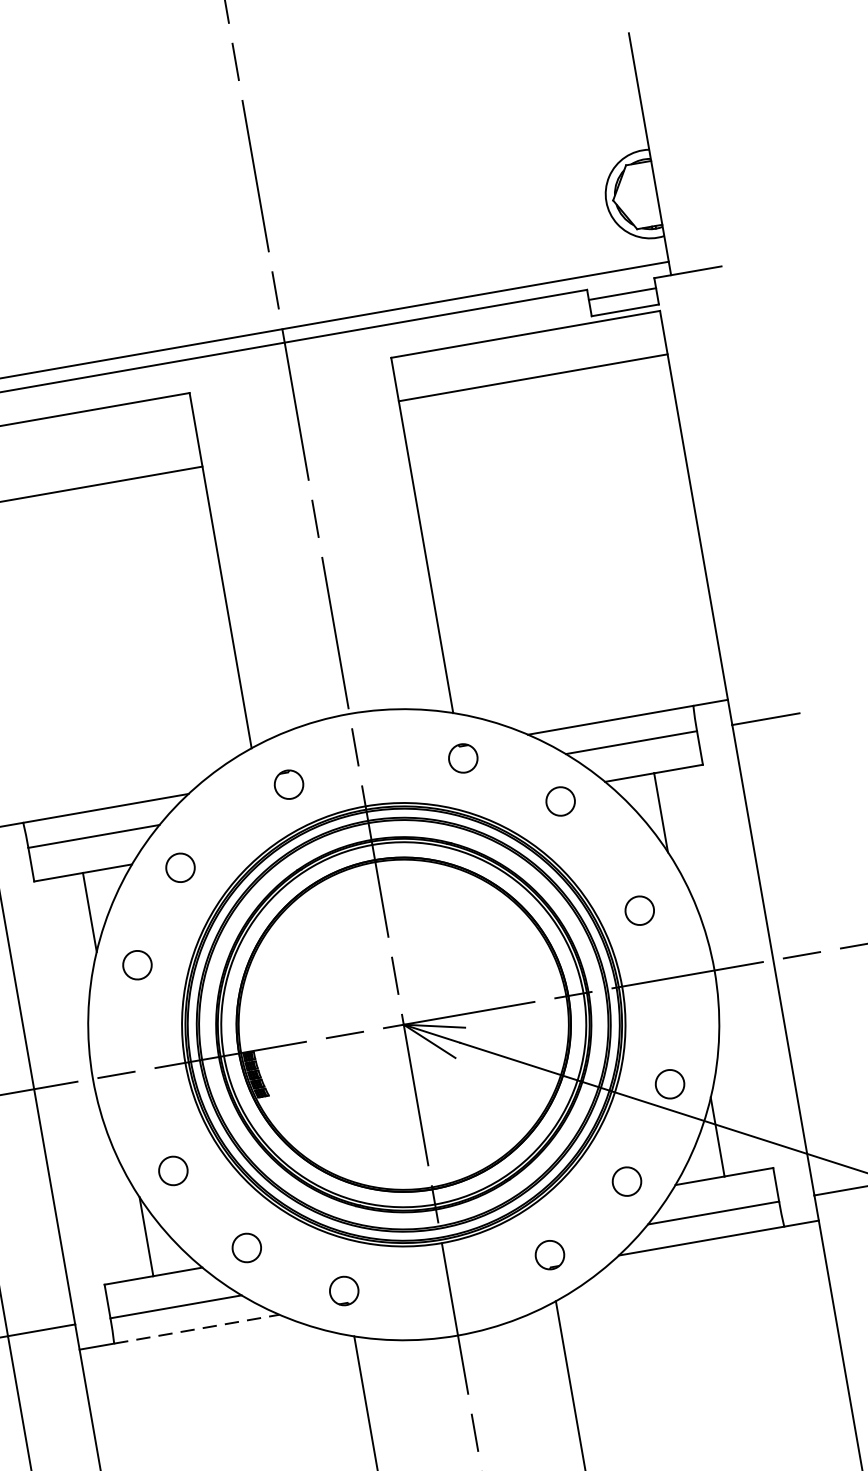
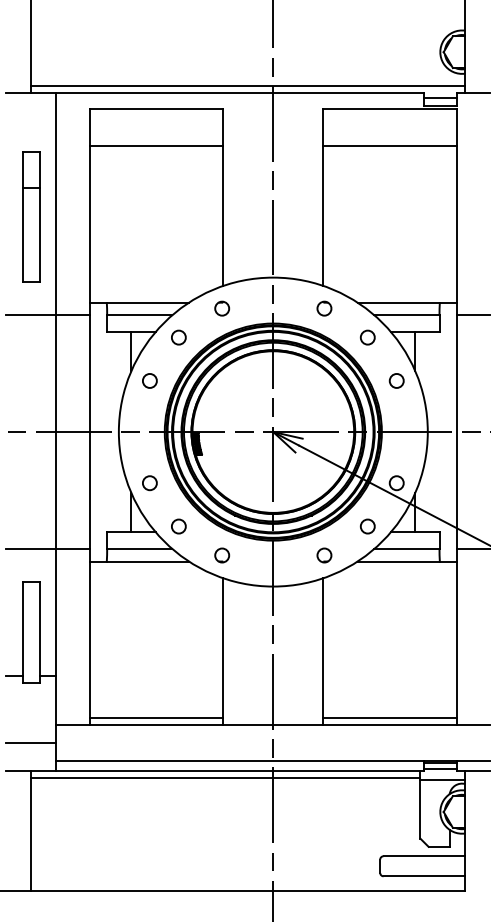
line: (533, 376) -> (390, 145), moved
part: (289, 784) -> (222, 308), moved
circle: (639, 909) -> (396, 380), moved
line: (198, 1328) -> (148, 561), dashed -> solid

